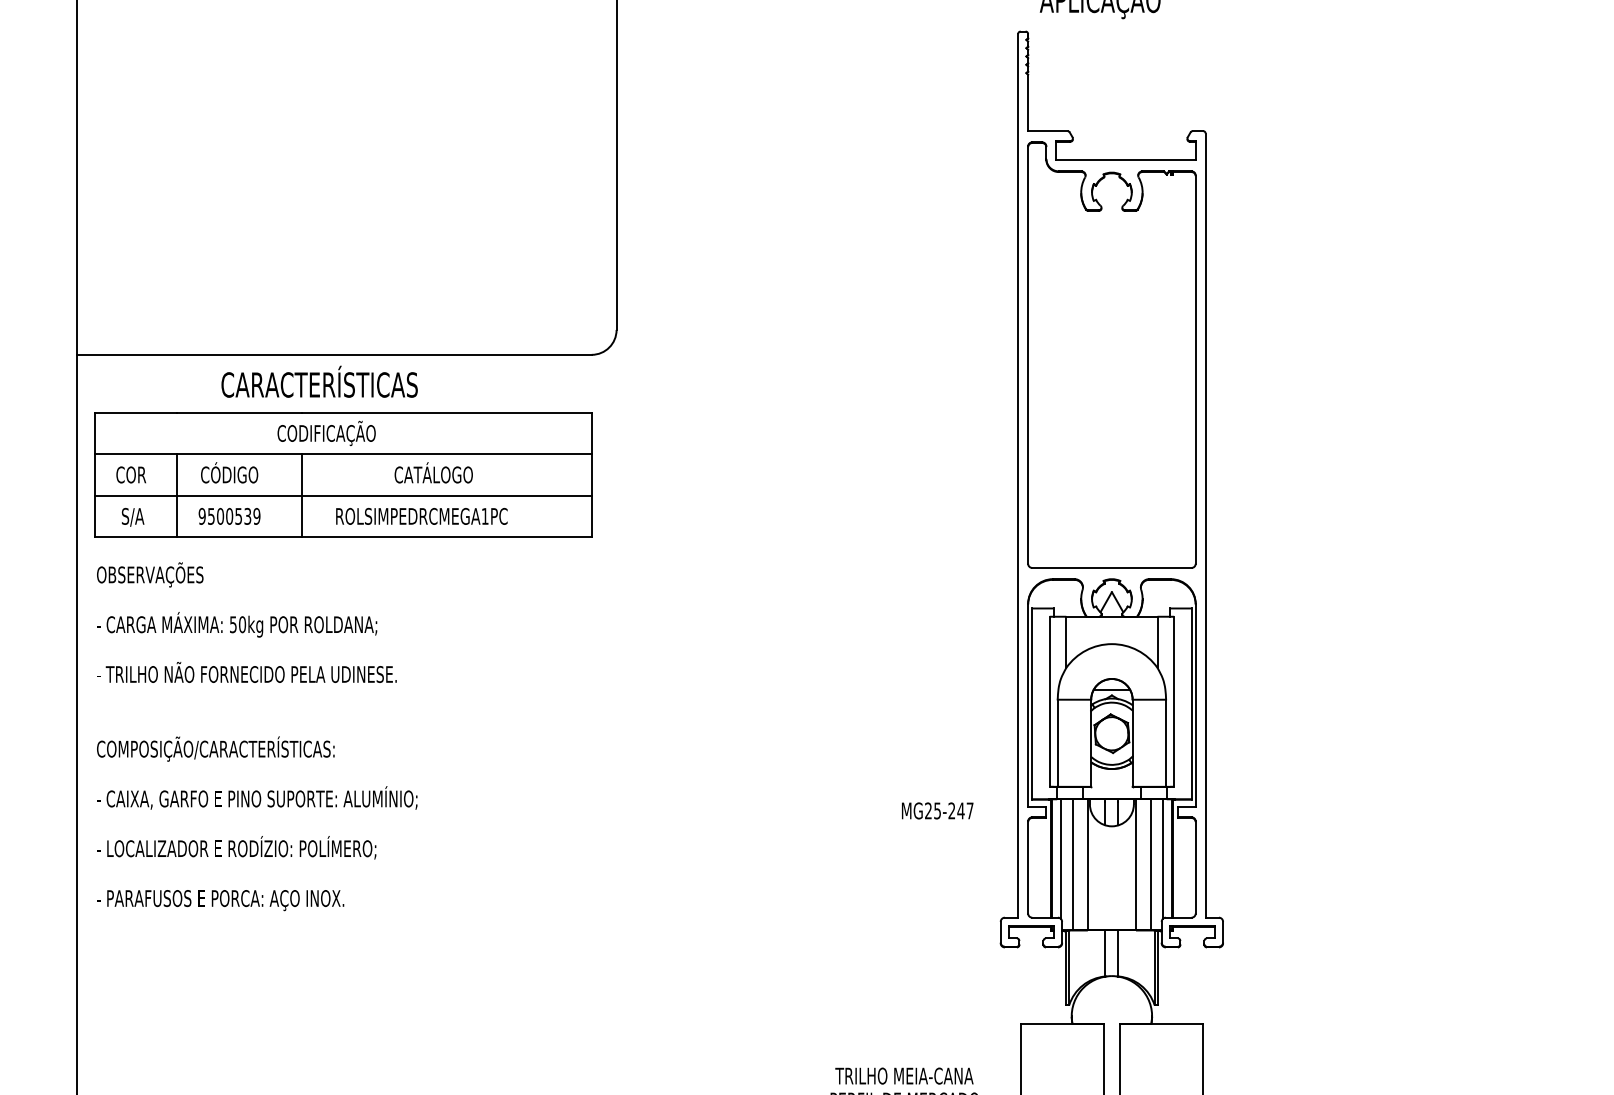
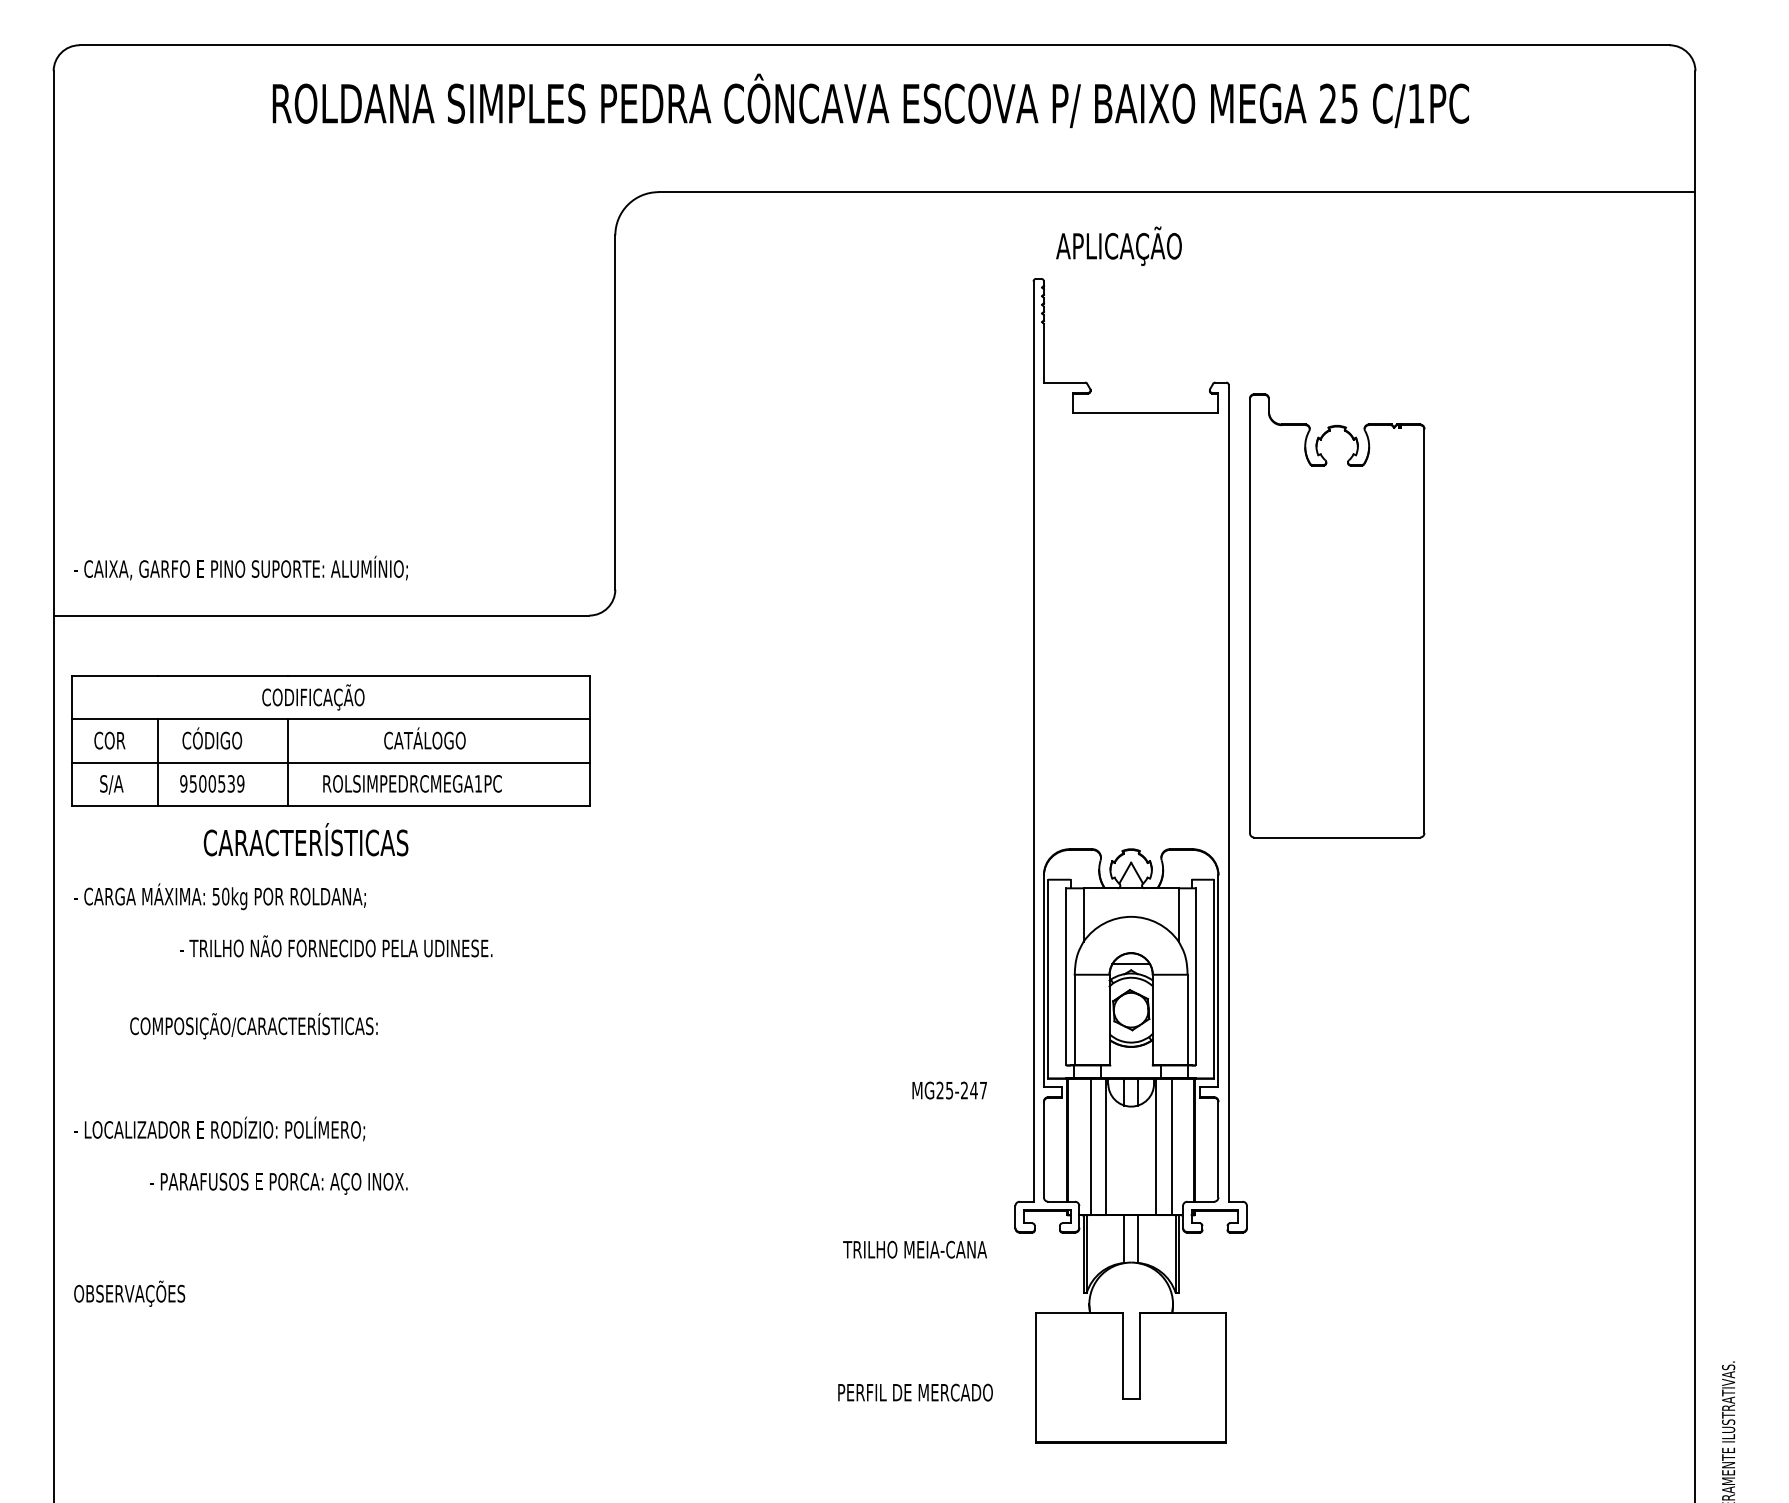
part: (1112, 354) -> (1337, 615), moved
text: (319, 381) -> (305, 839), moved
text: (150, 574) -> (129, 1293), moved
text: (247, 672) -> (336, 946), moved
text: (215, 749) -> (253, 1026), moved
text: (256, 797) -> (240, 567), moved
line: (1061, 858) -> (1078, 1140), removed
line: (1163, 858) -> (1184, 1140), removed
text: (220, 900) -> (278, 1183), moved
text: (903, 1075) -> (914, 1249), moved

